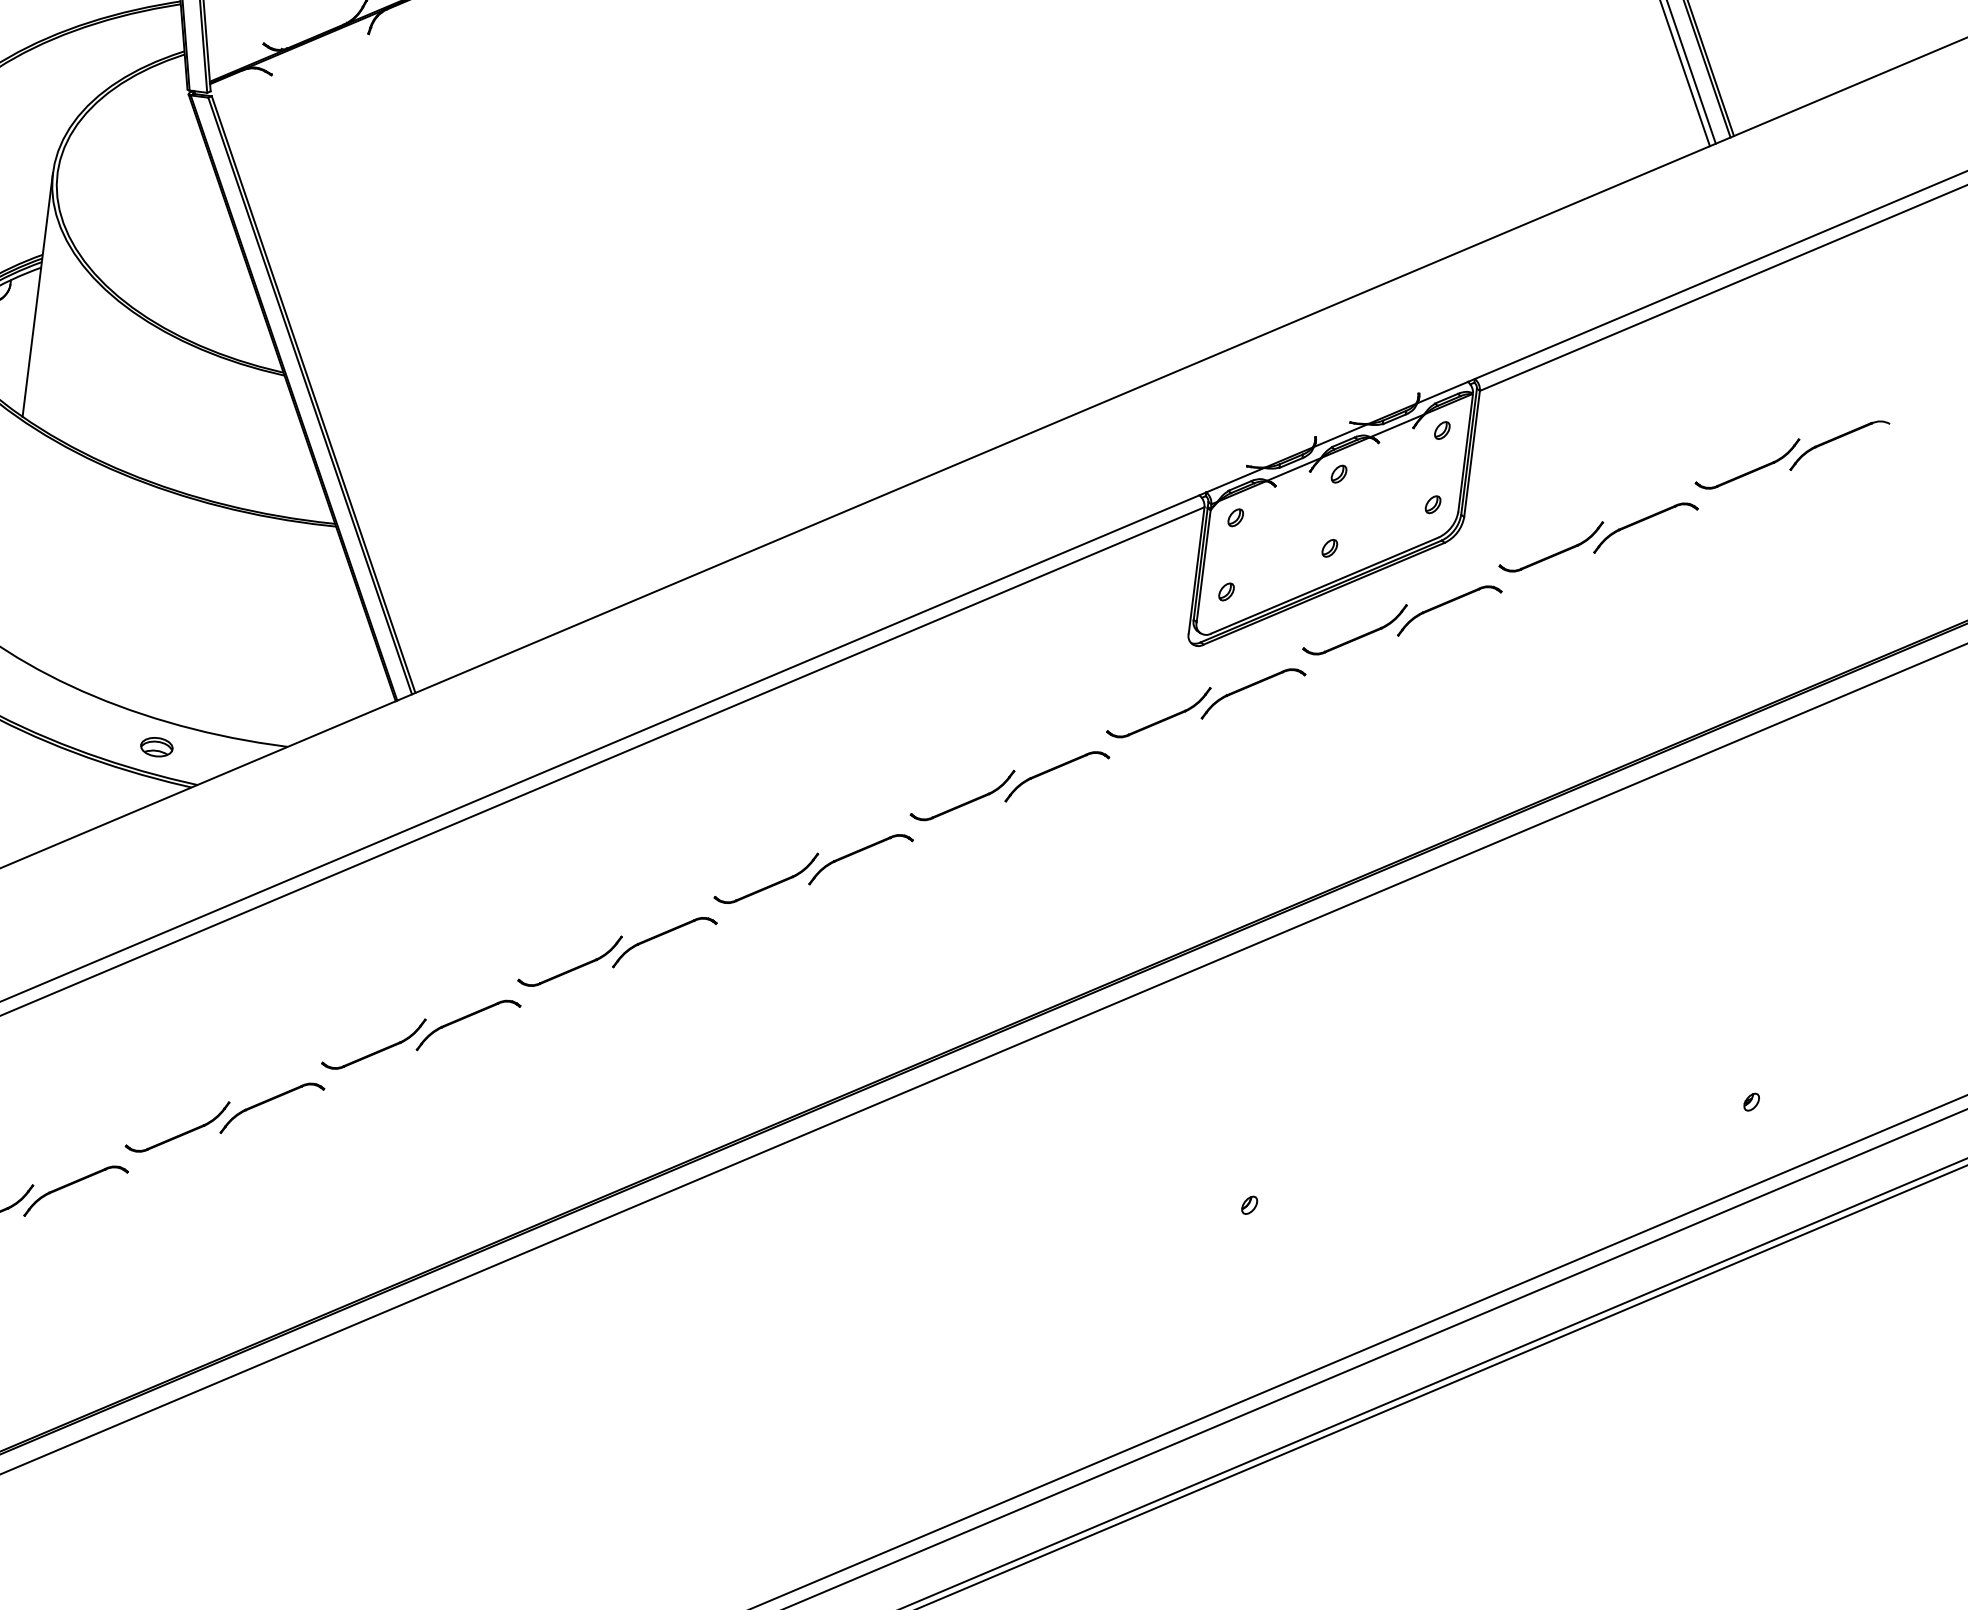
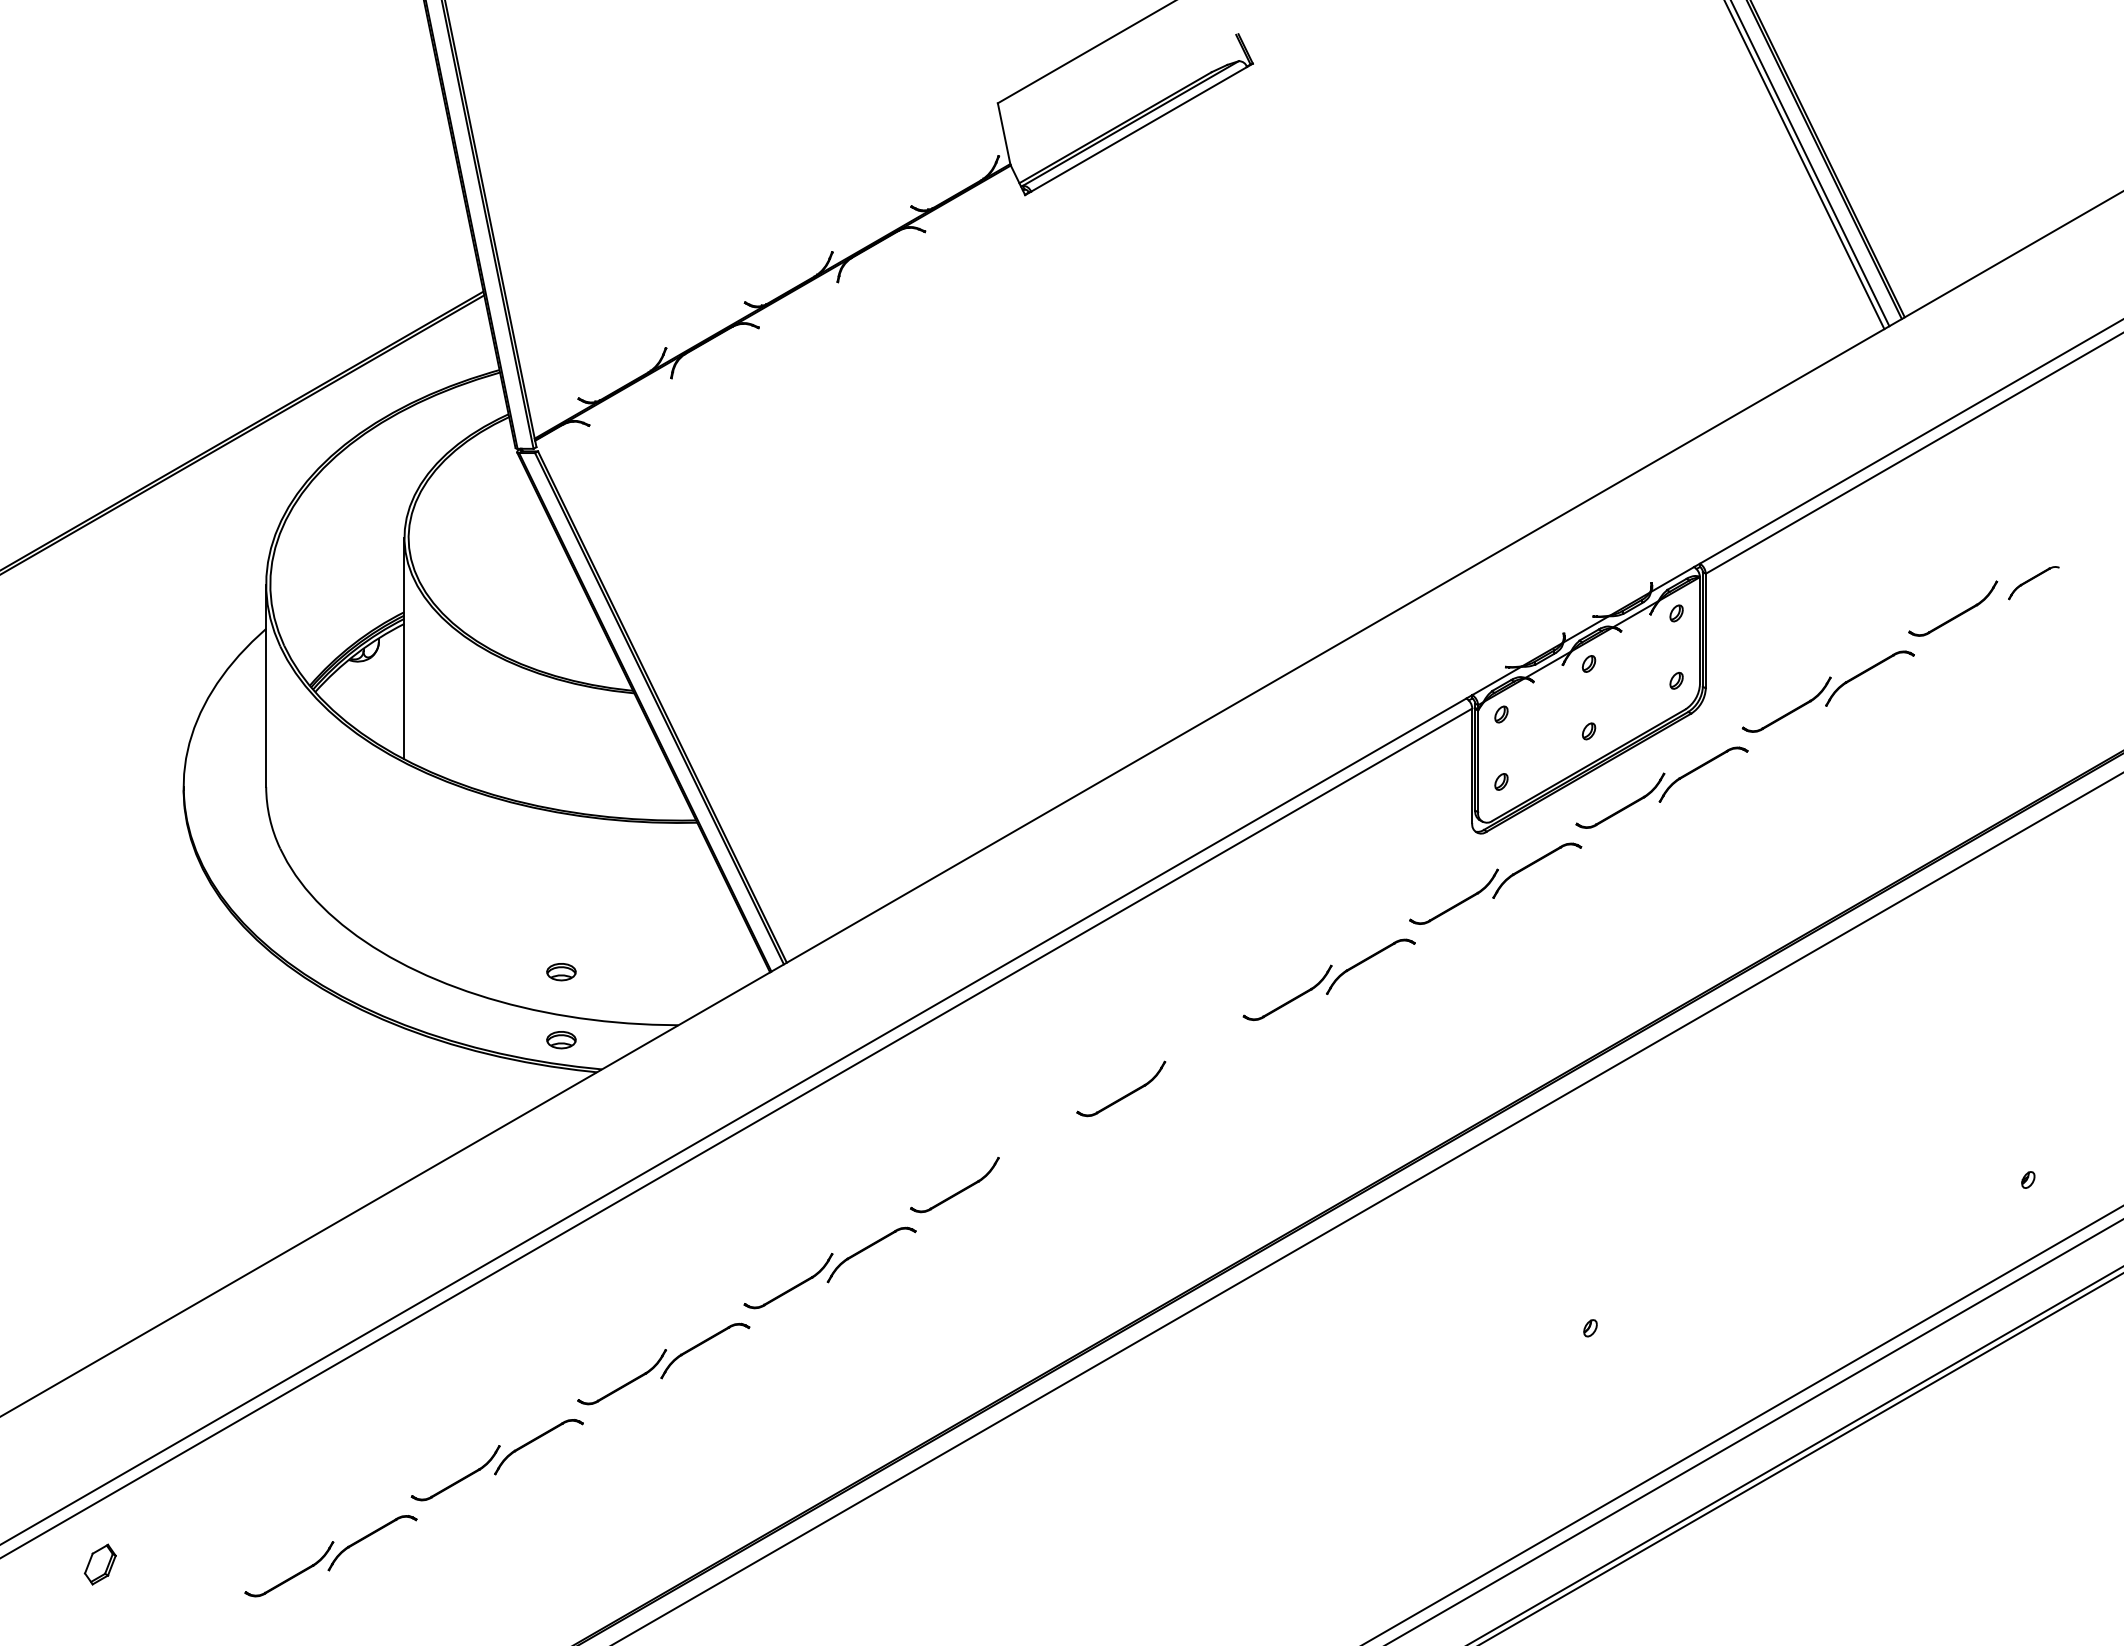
part: (1839, 445) -> (2033, 582), size x0.6
part: (166, 672) -> (561, 972), added
part: (858, 852) -> (1201, 1056), removed
part: (660, 936) -> (1033, 1153), removed

